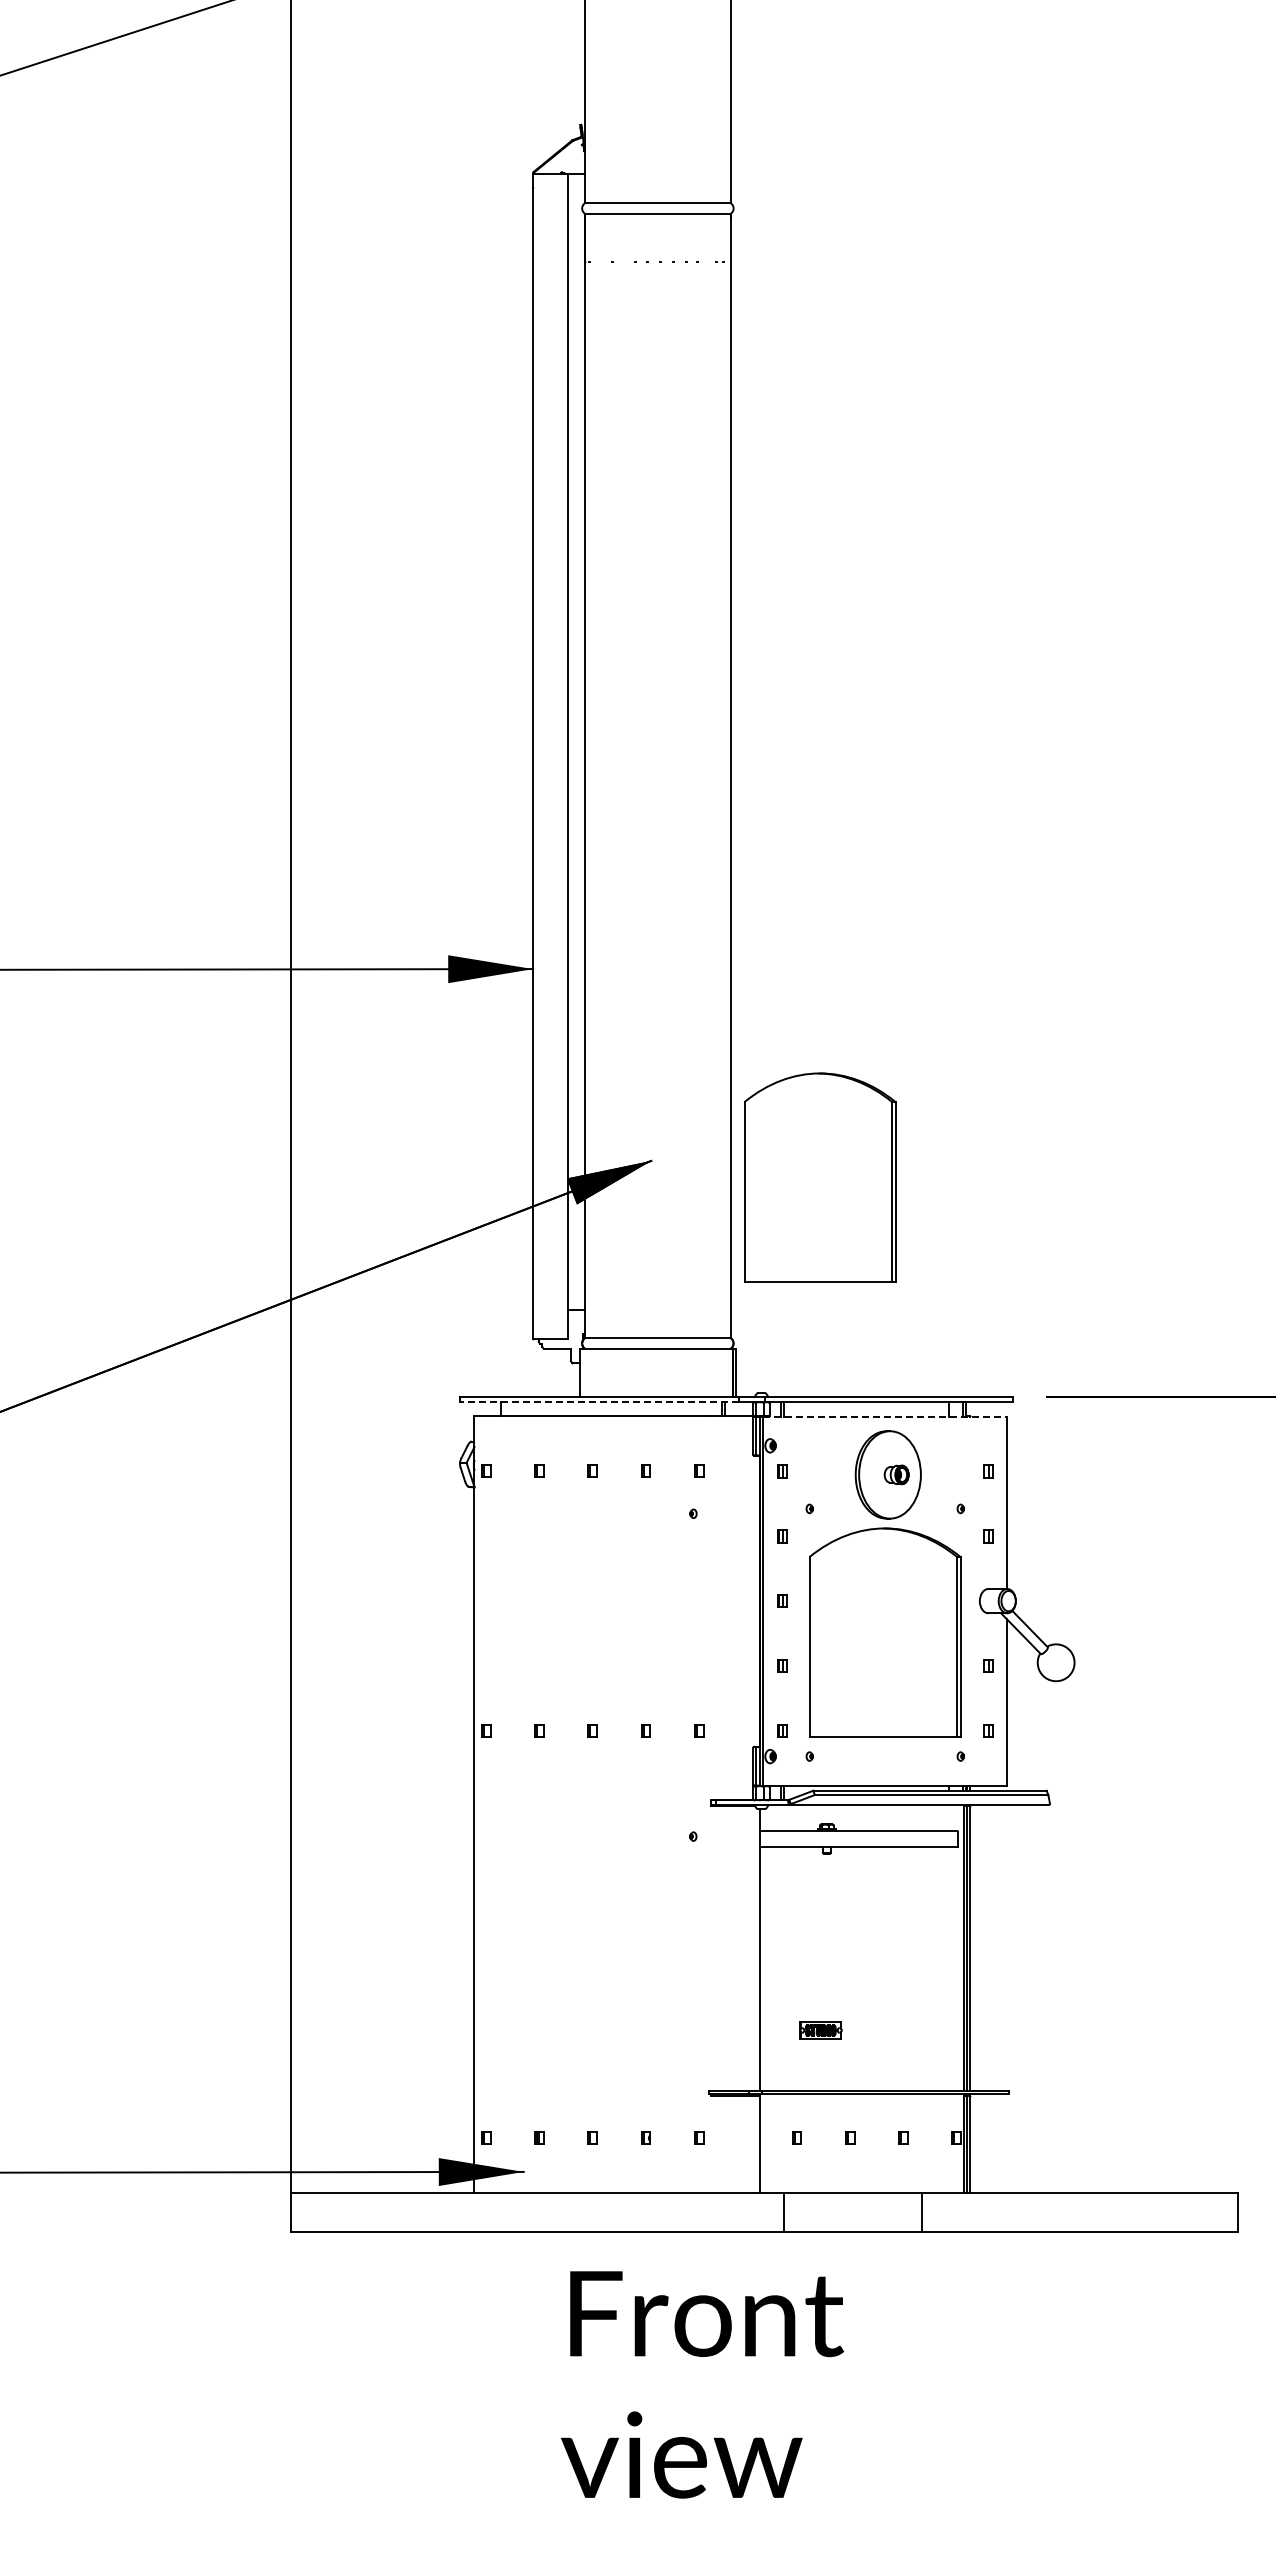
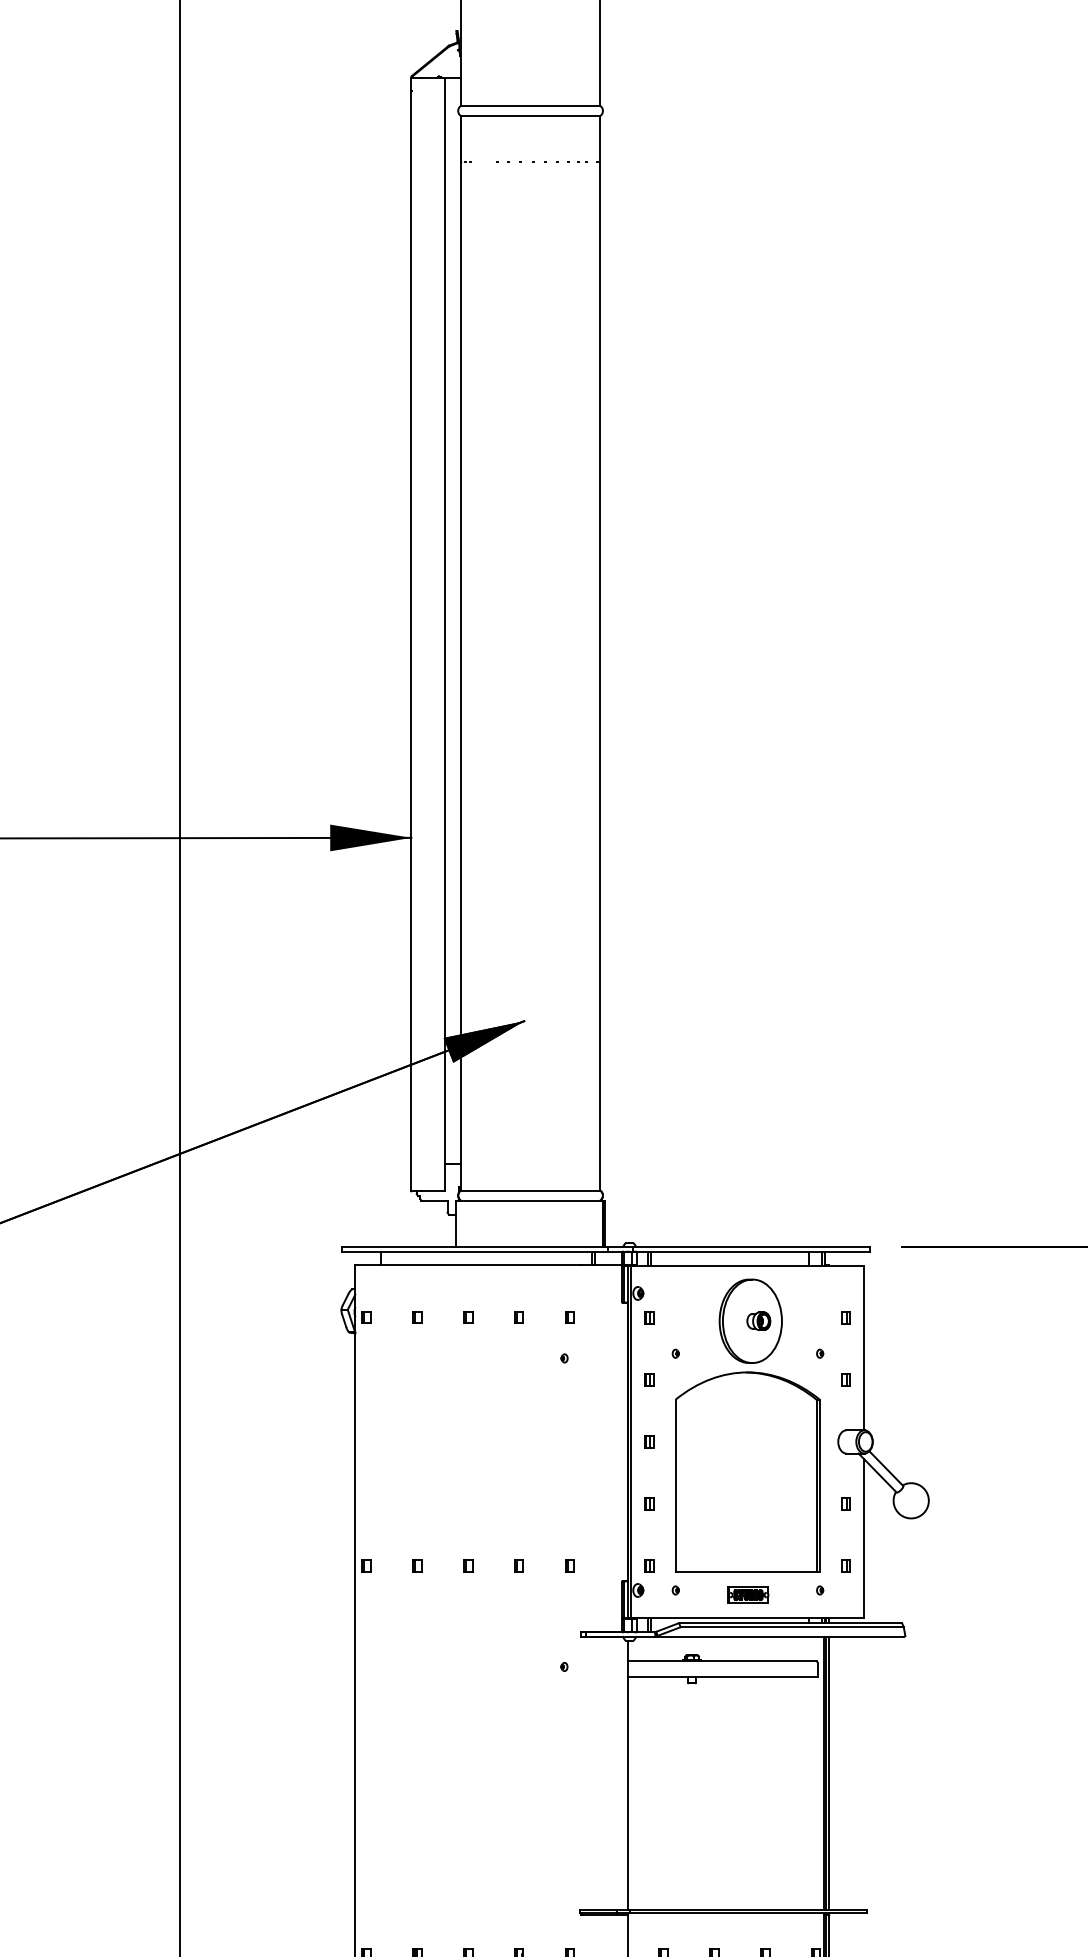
part: (820, 1177) -> (686, 1037), removed
line: (599, 1402) -> (474, 1252), dashed -> solid
line: (885, 1416) -> (748, 1265), dashed -> solid
part: (820, 2030) -> (748, 1595), moved

